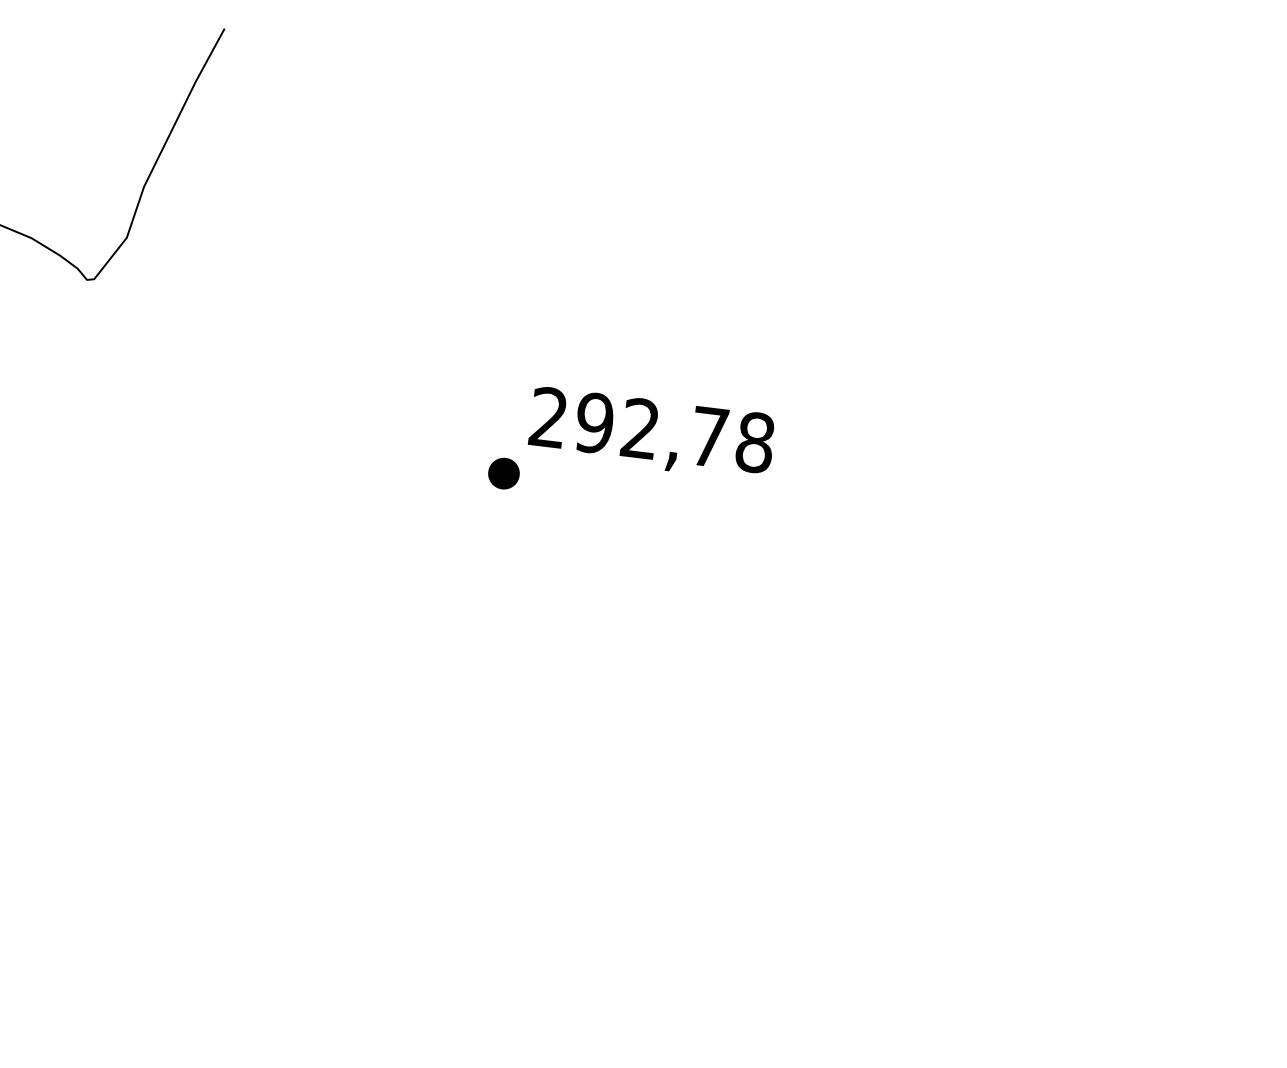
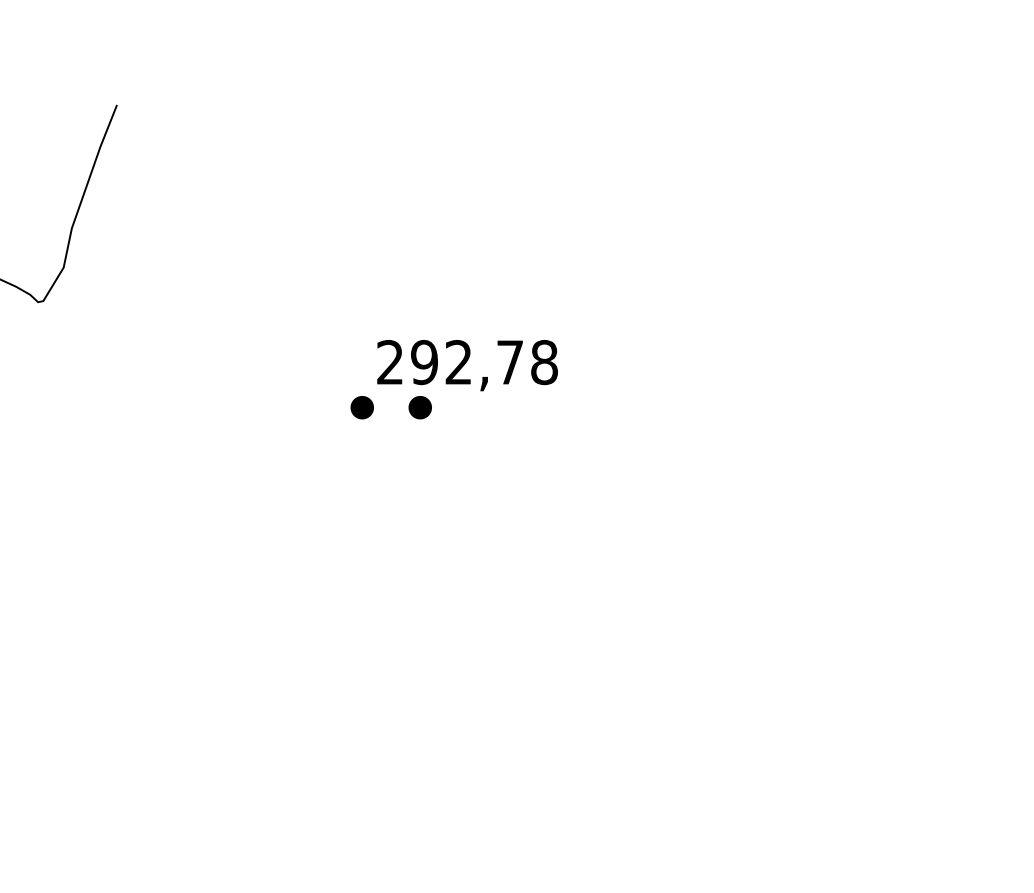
part: (580, 482) -> (419, 407), added

